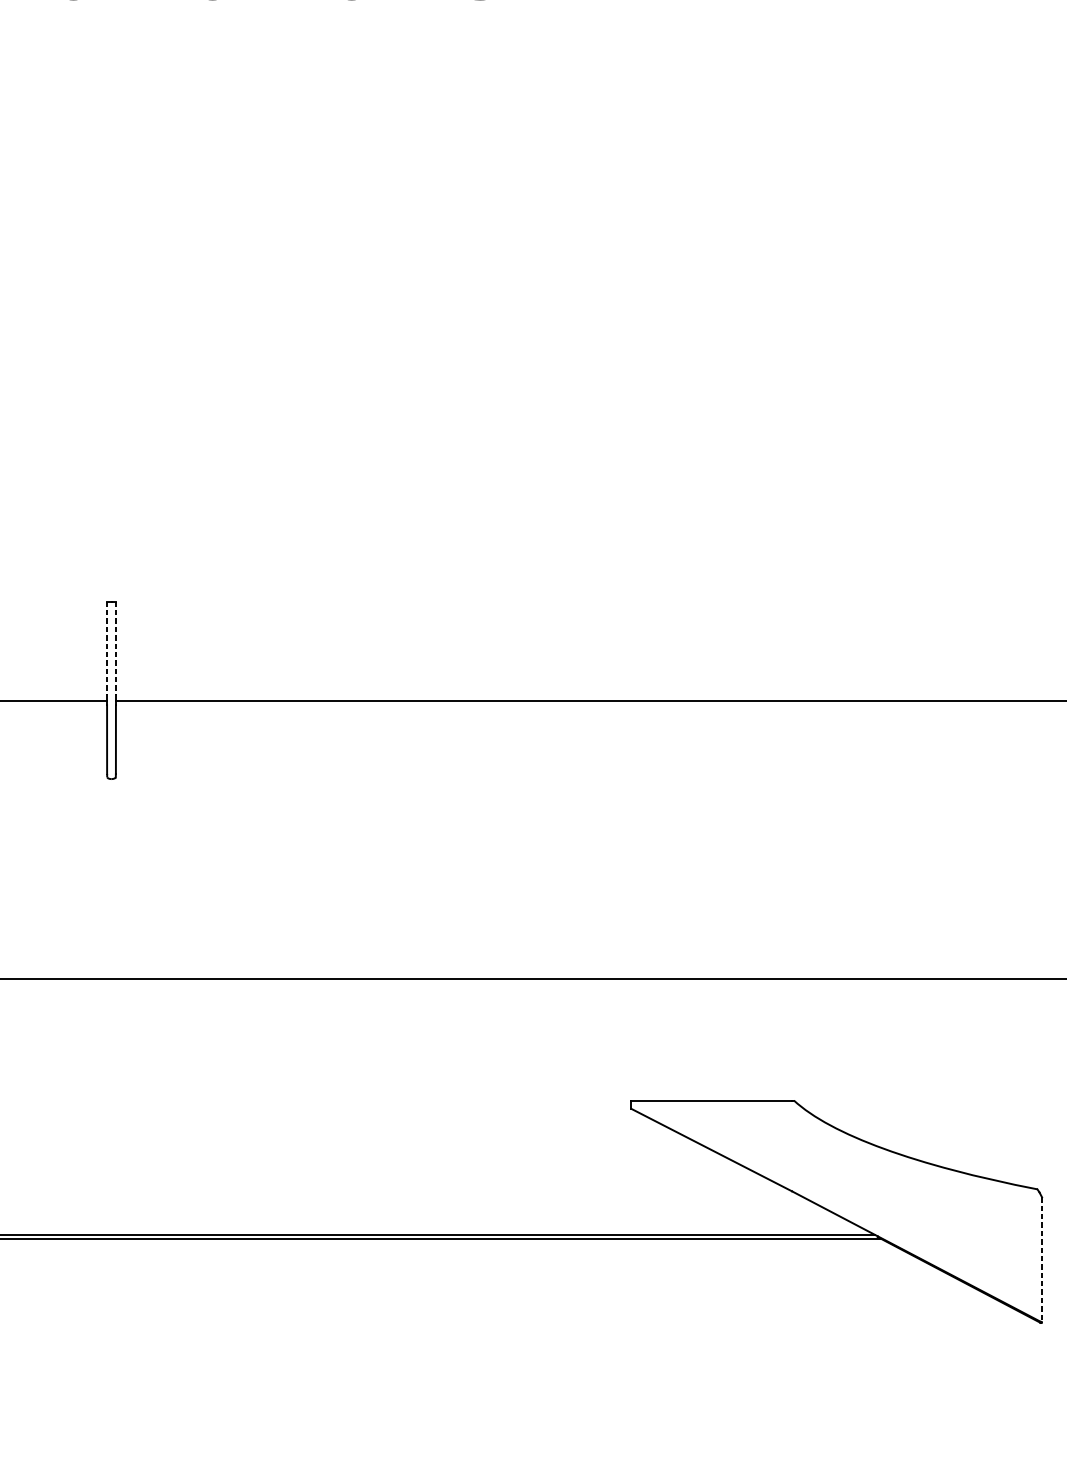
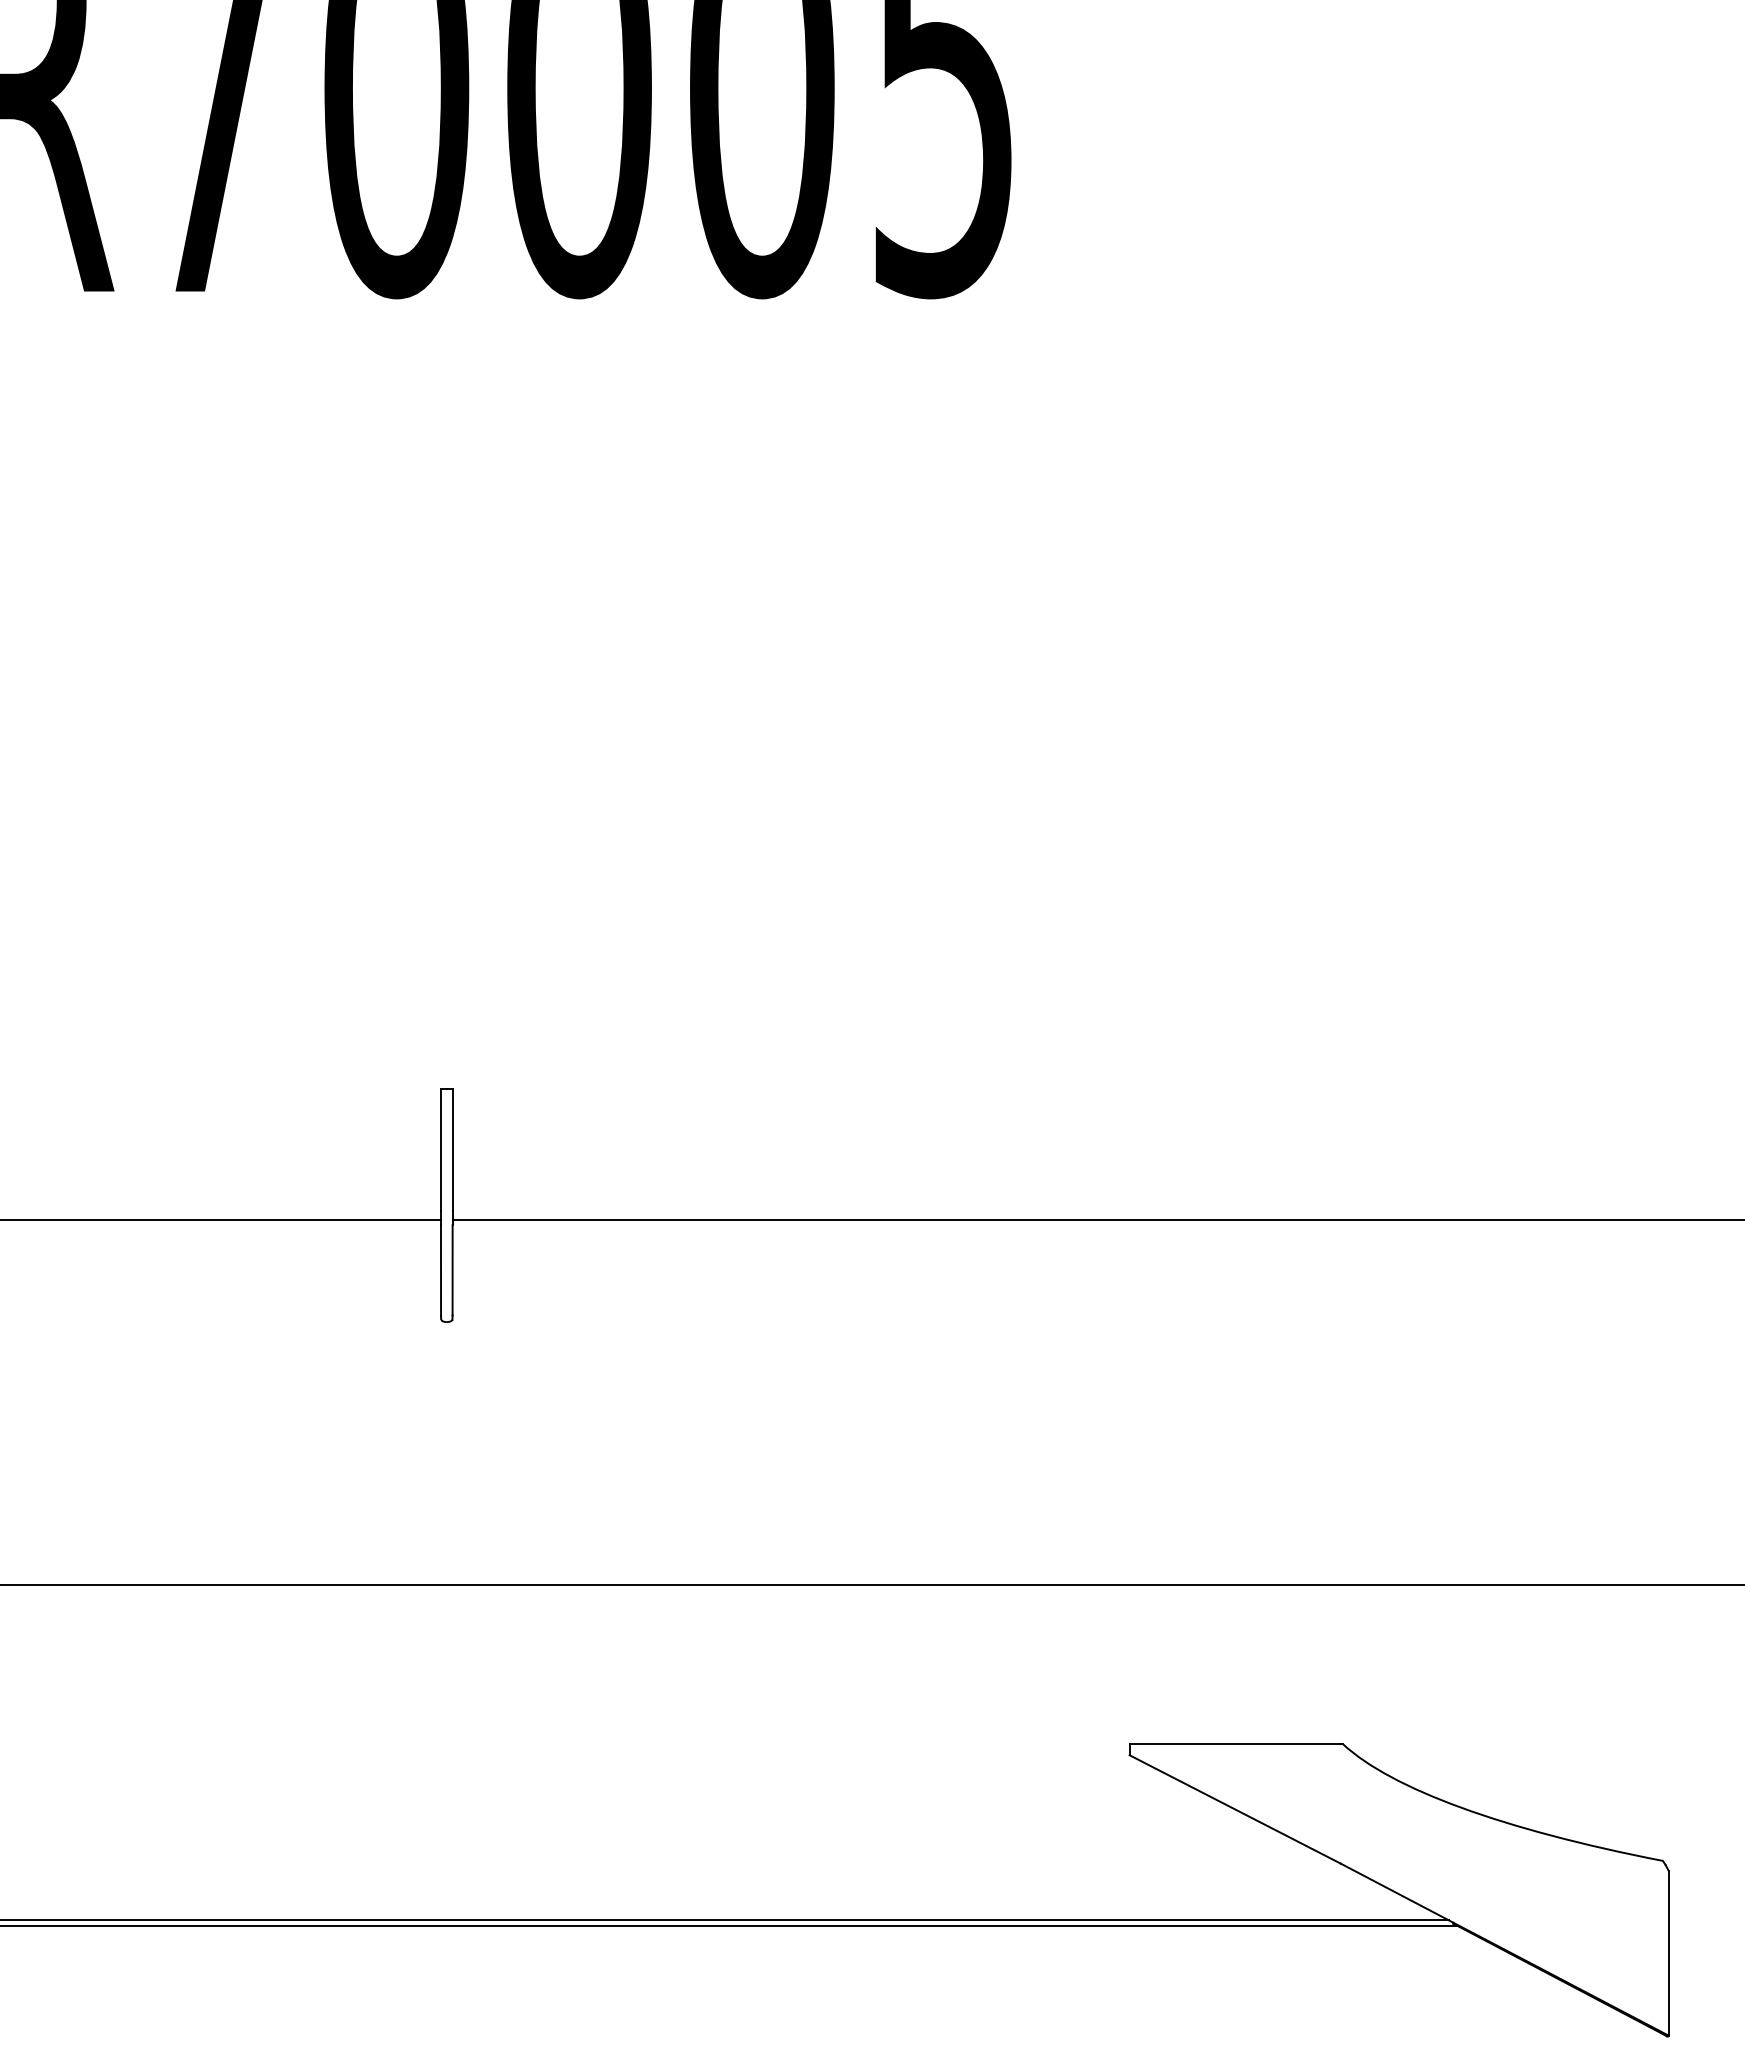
line: (106, 648) -> (440, 1150), dashed -> solid
line: (115, 648) -> (452, 1150), dashed -> solid
line: (1041, 1259) -> (1668, 1953), dashed -> solid

